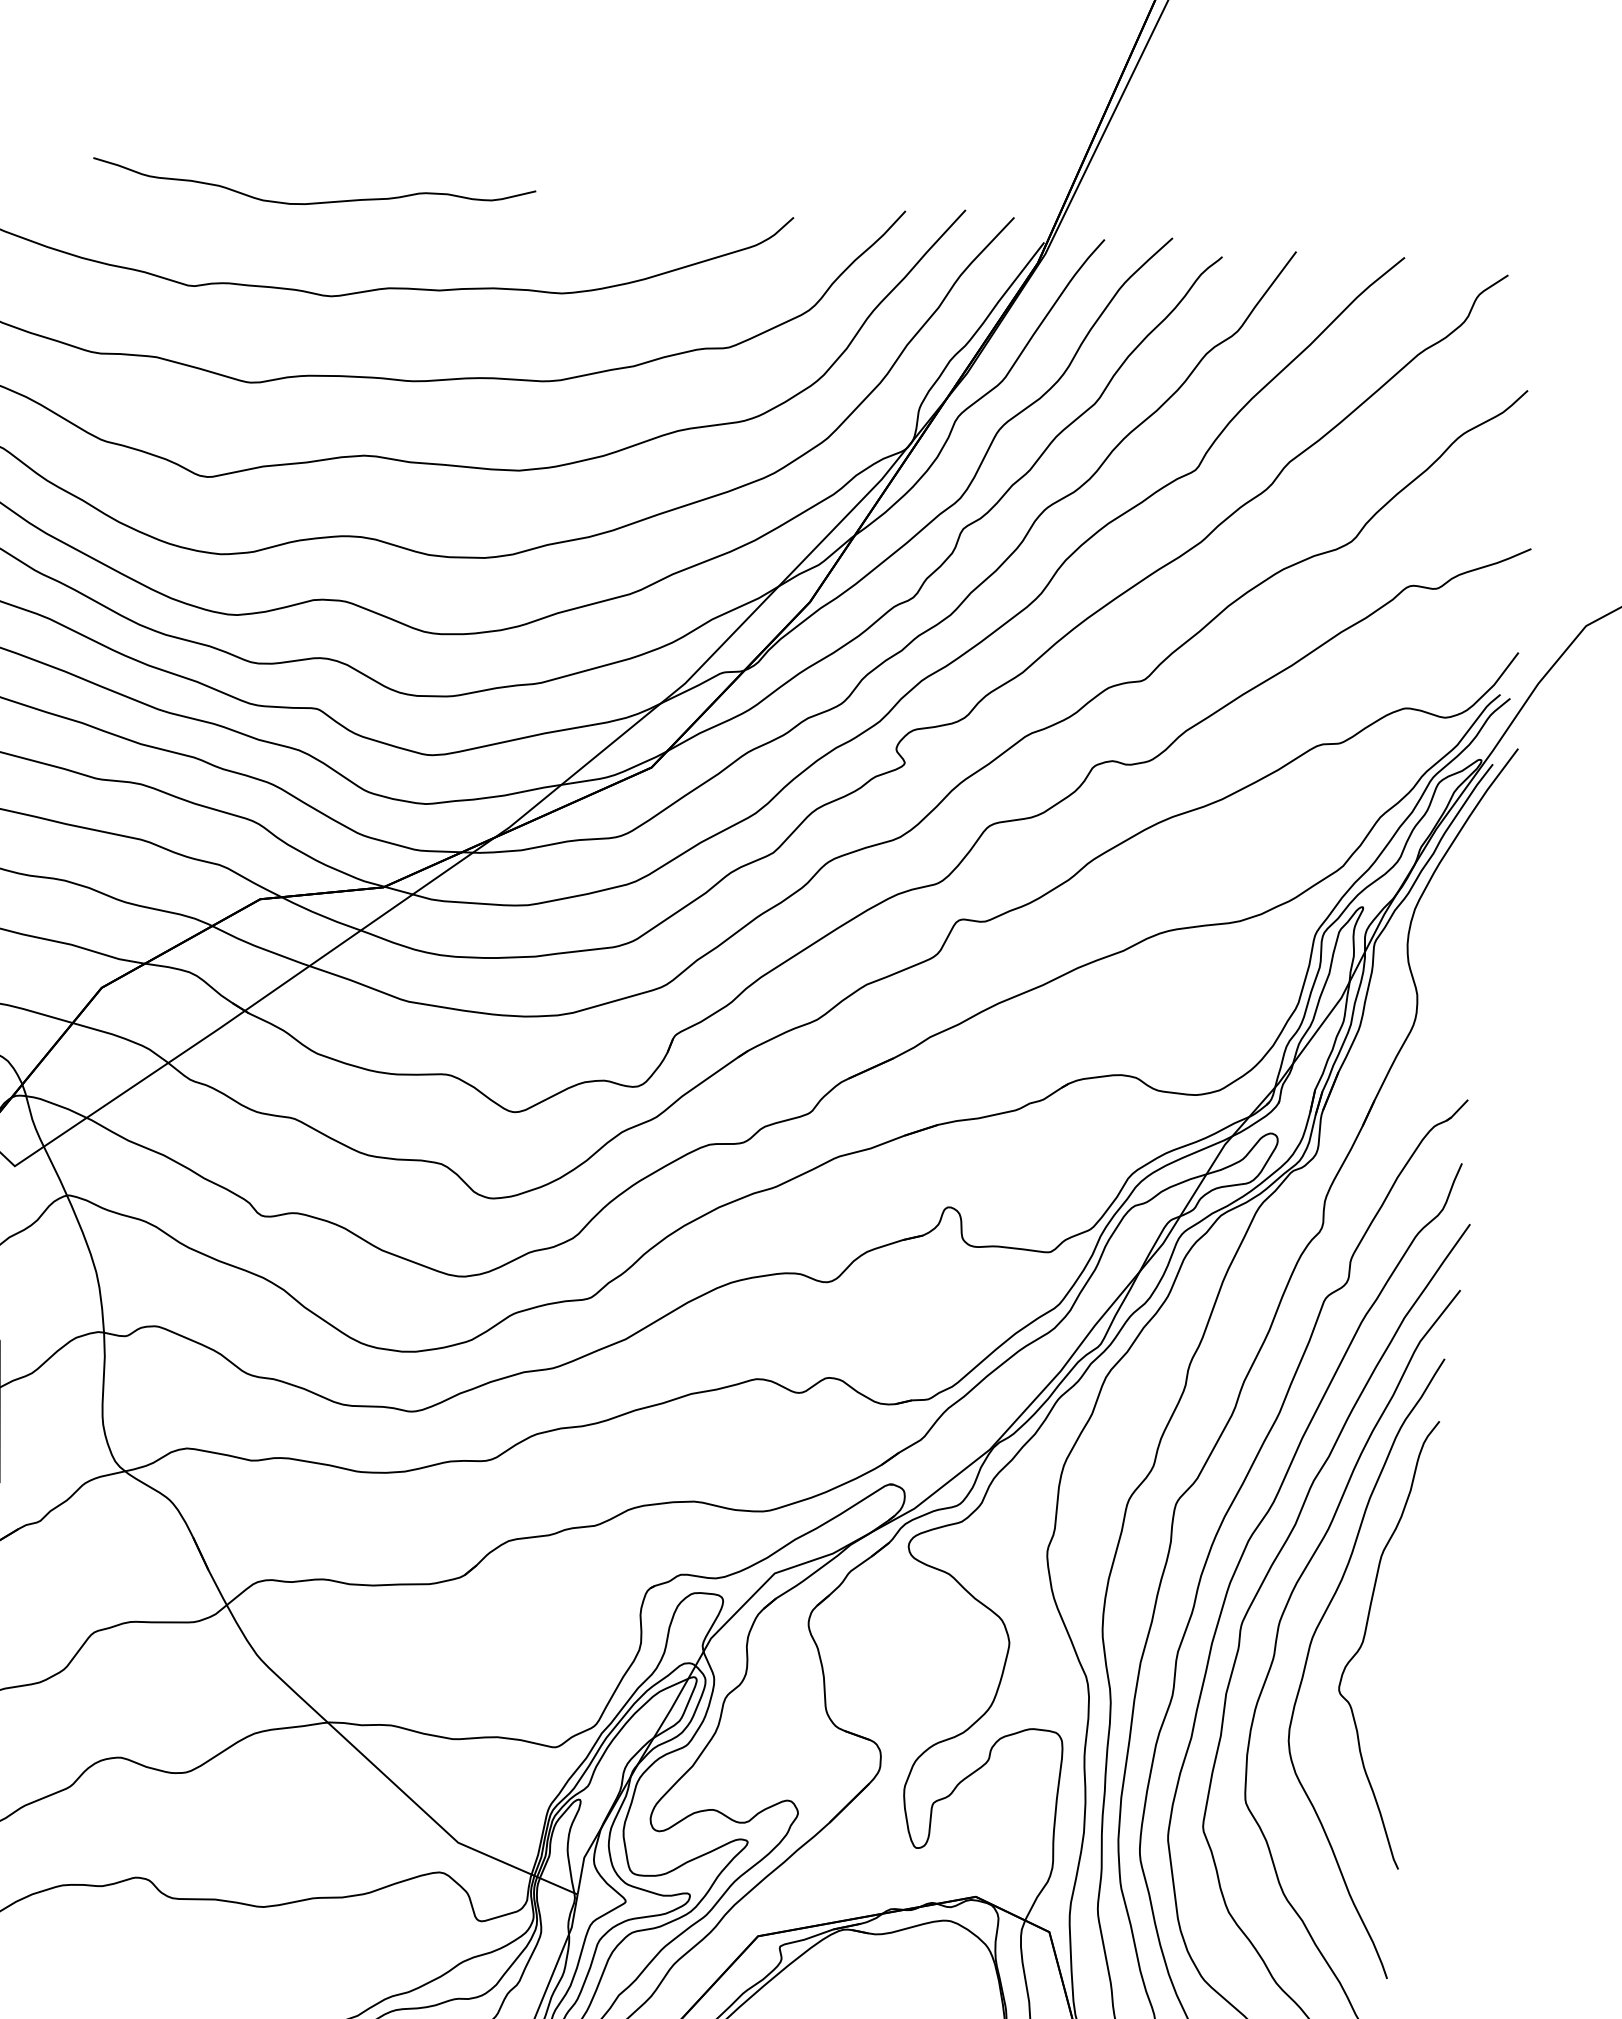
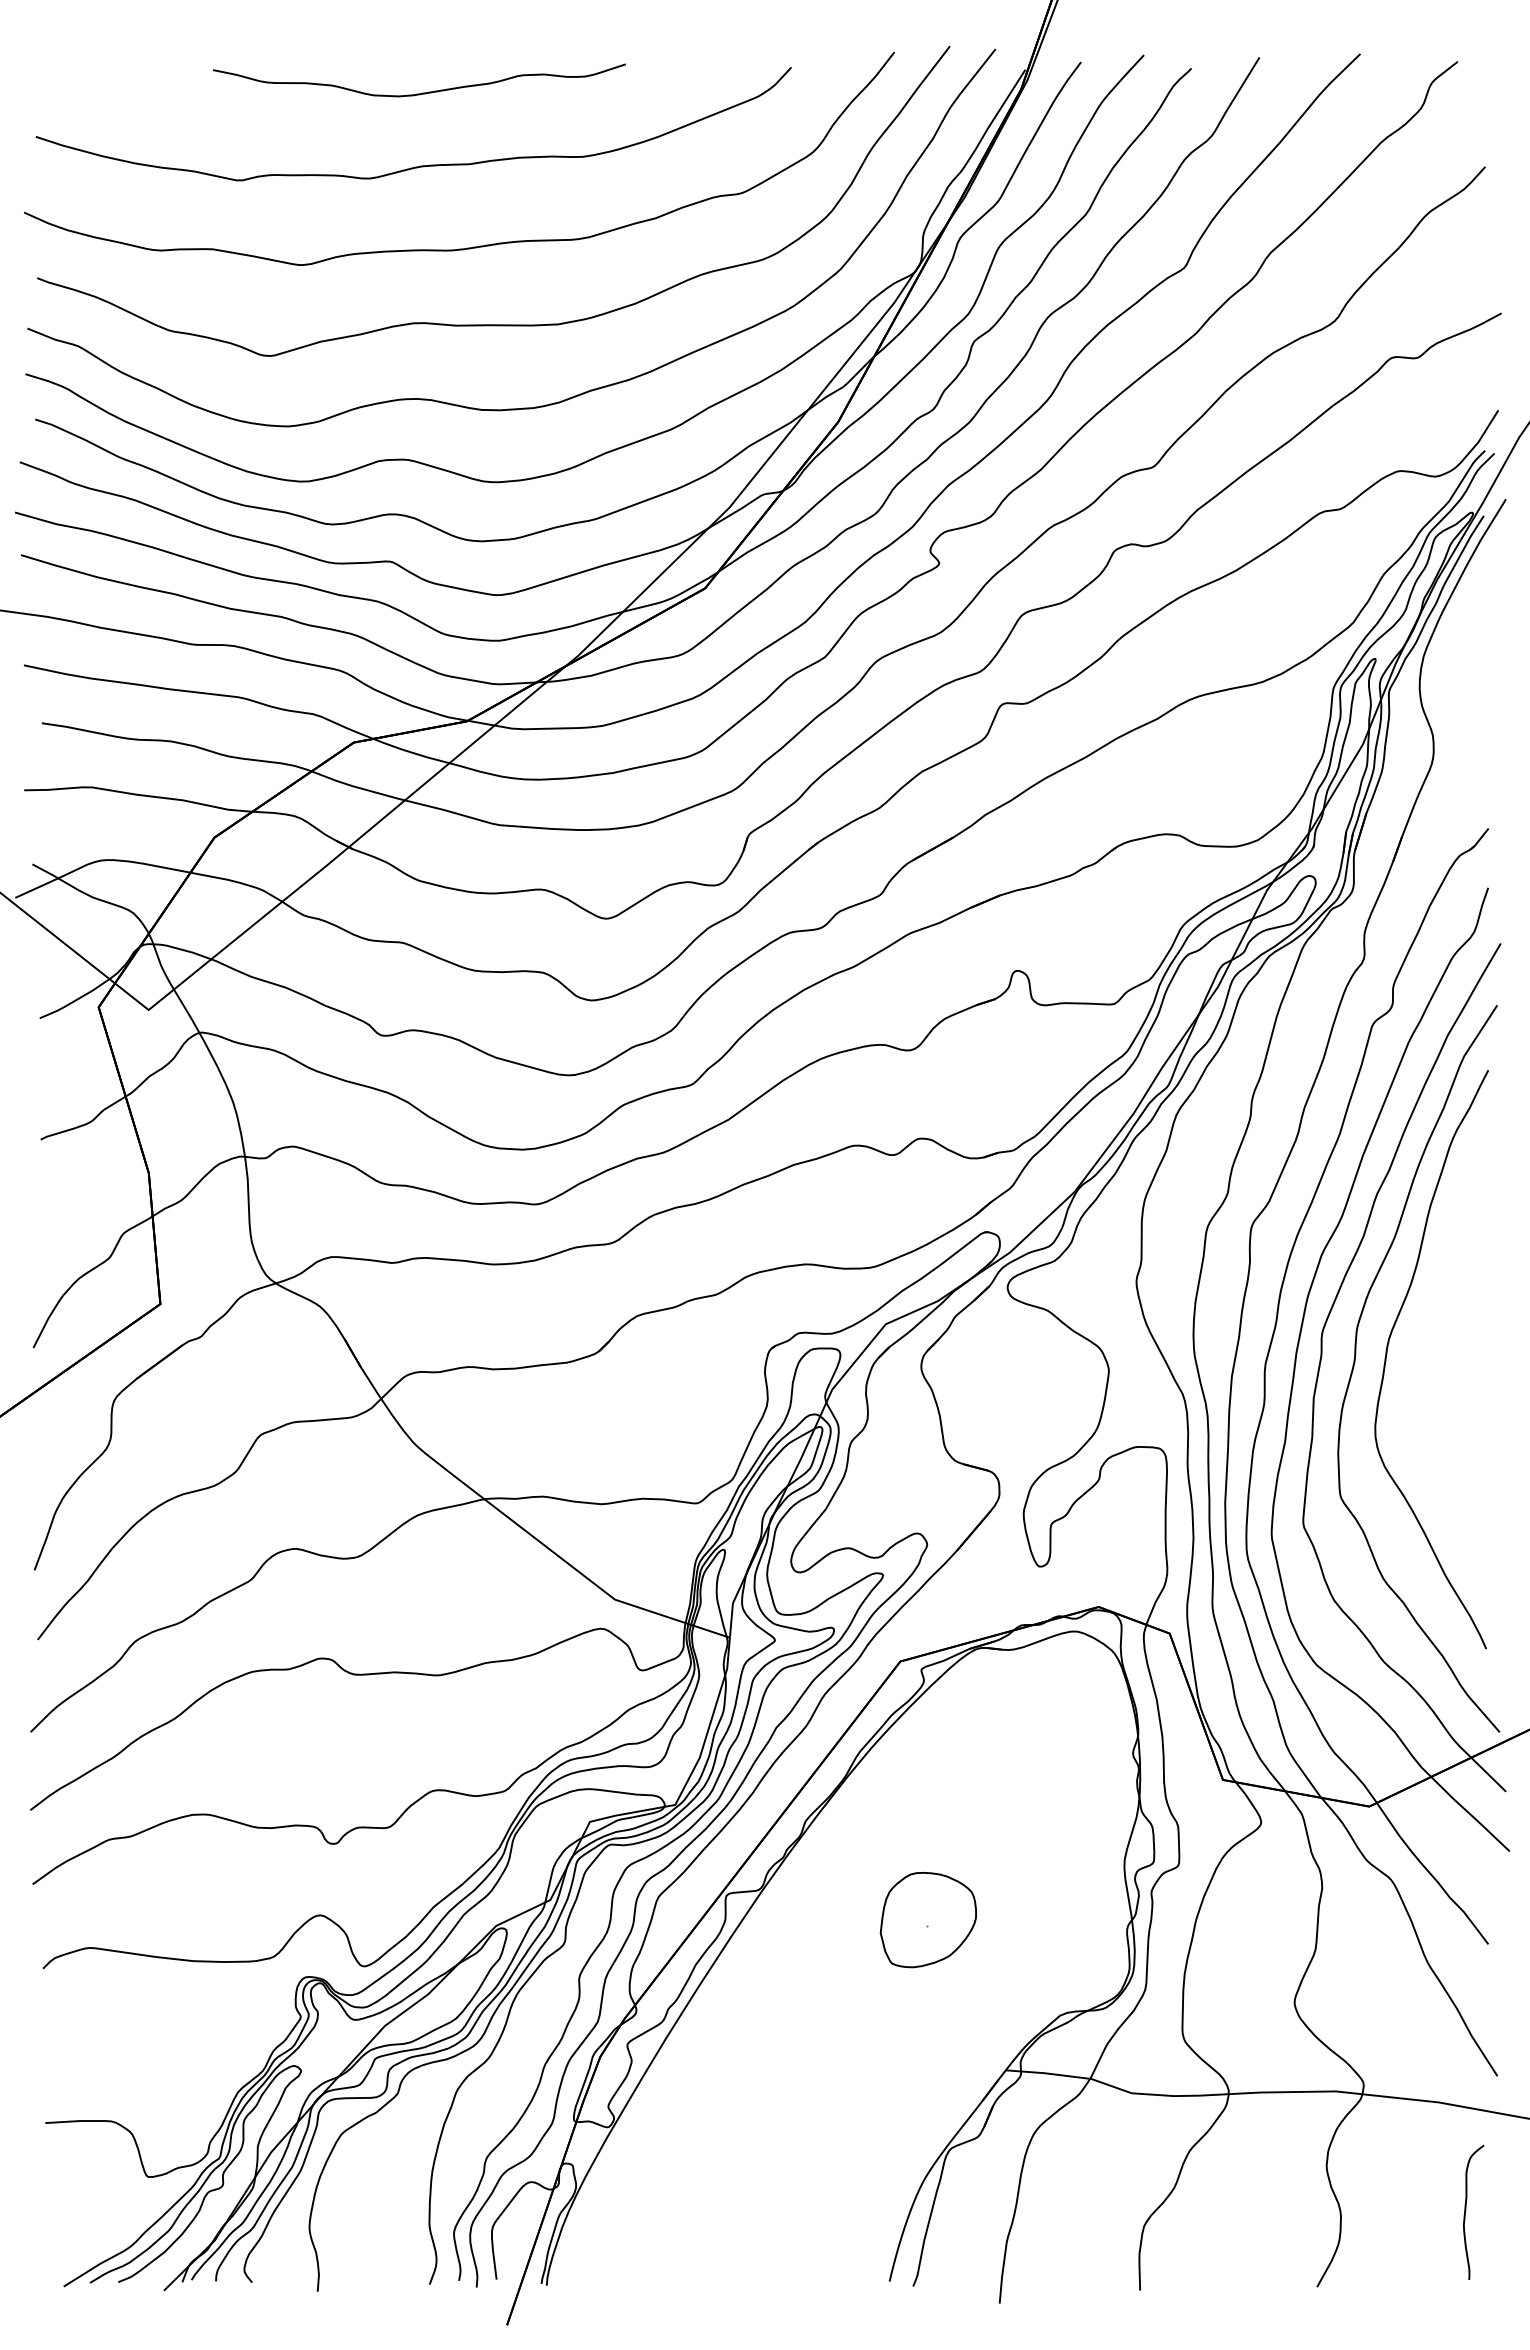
curve: (315, 201) -> (422, 92), moved
curve: (1364, 1640) -> (1437, 1337), removed

